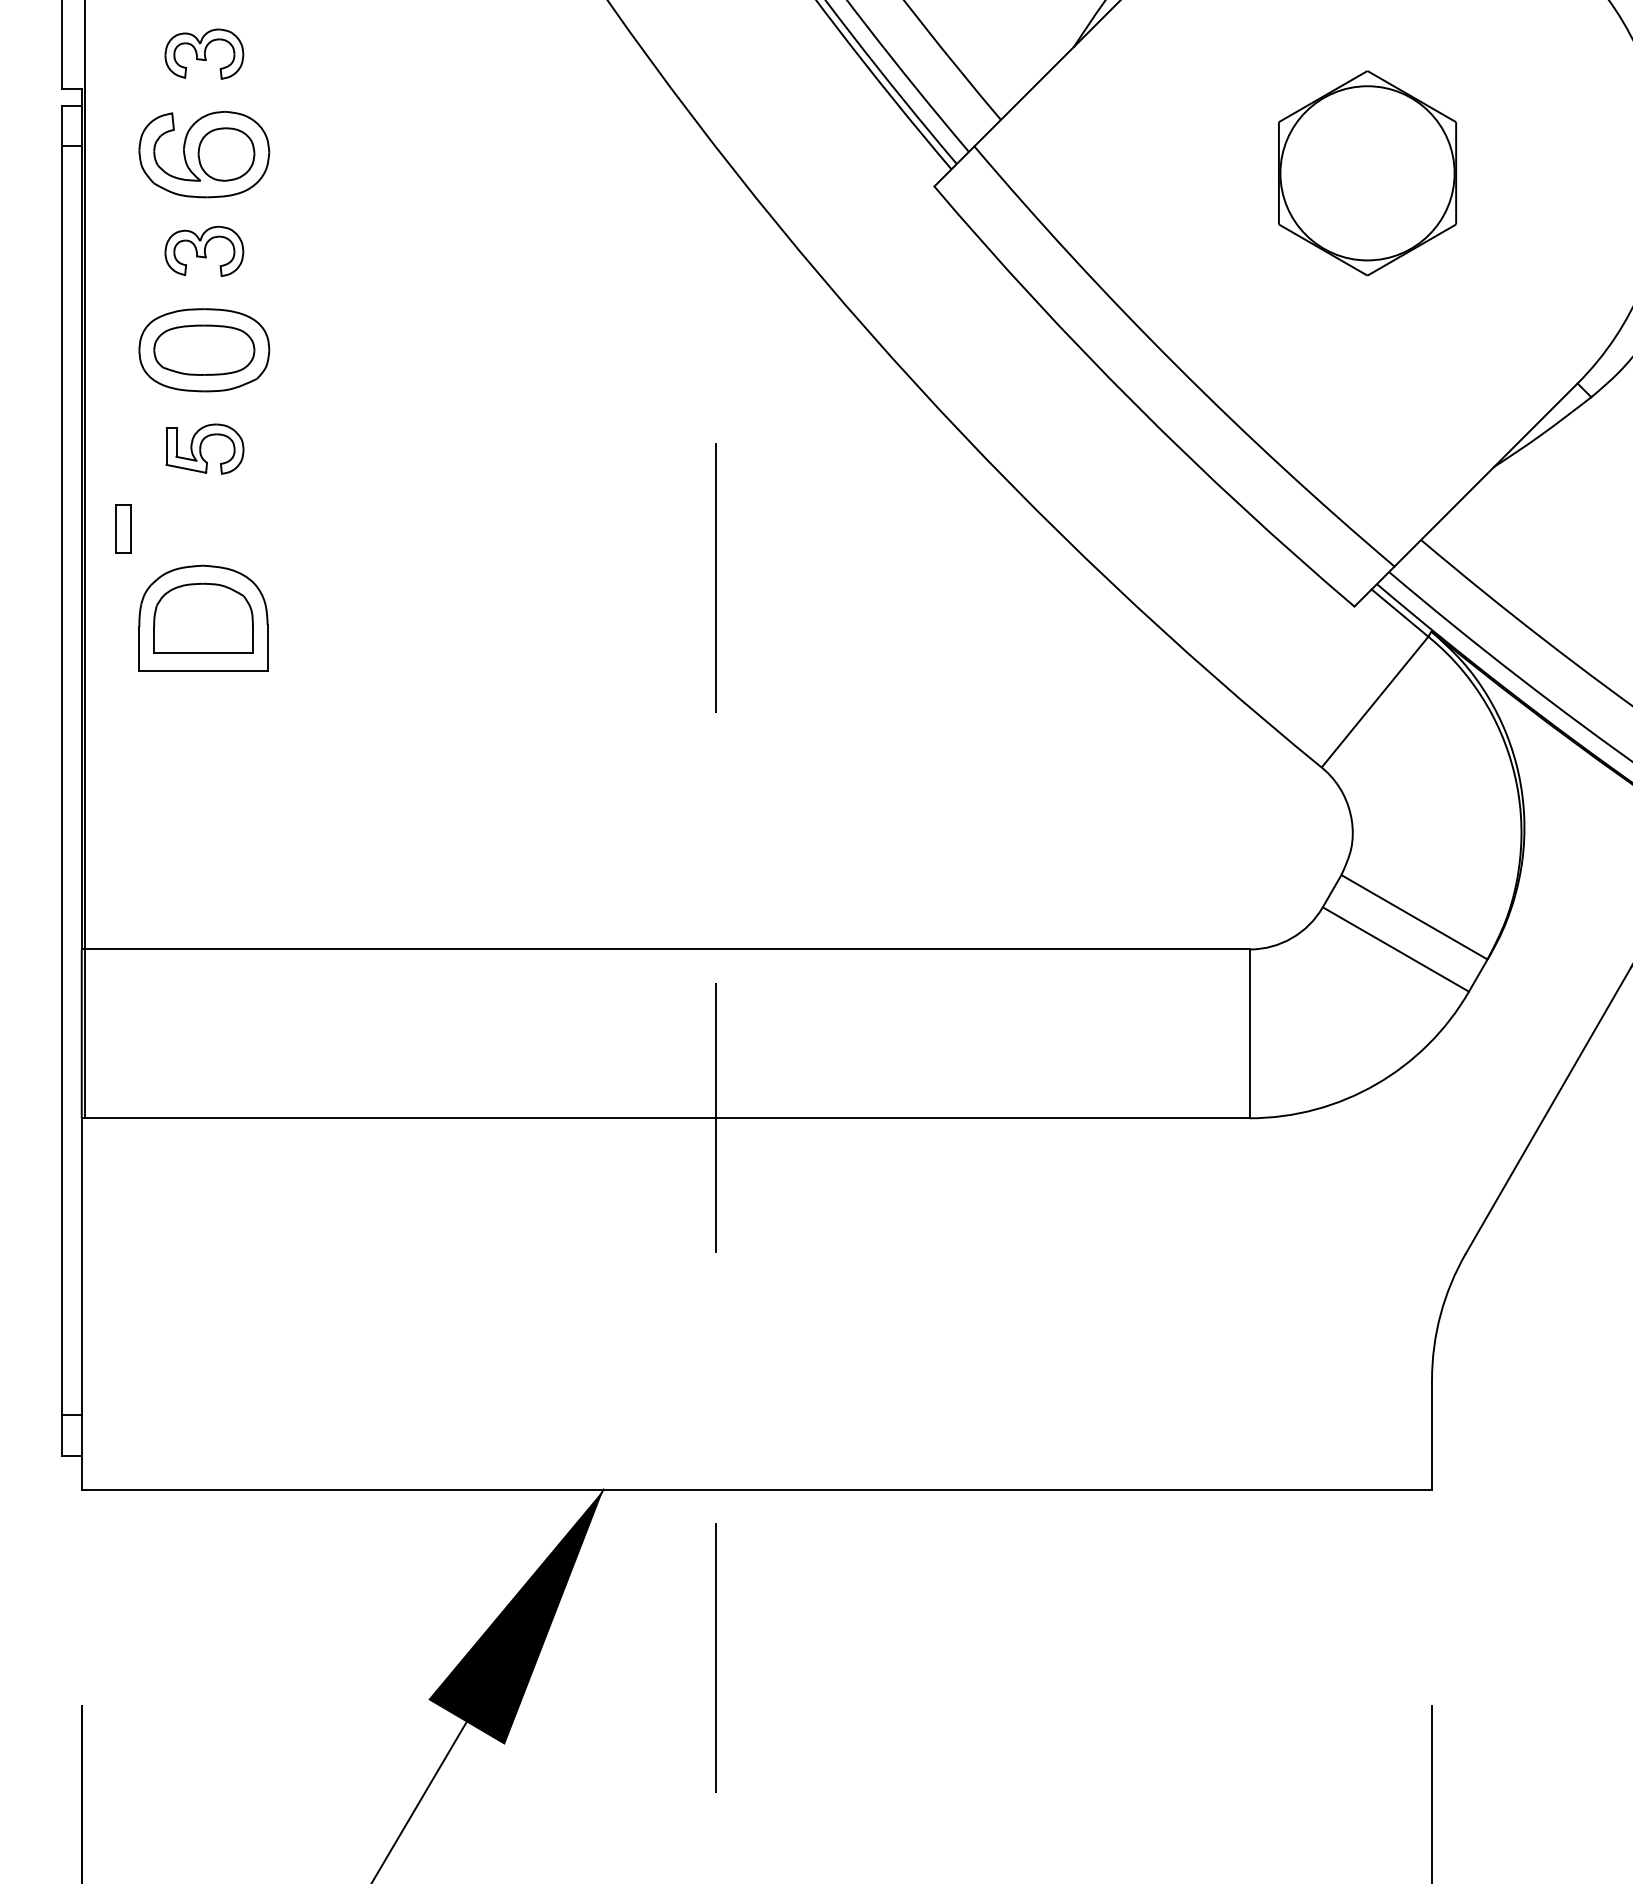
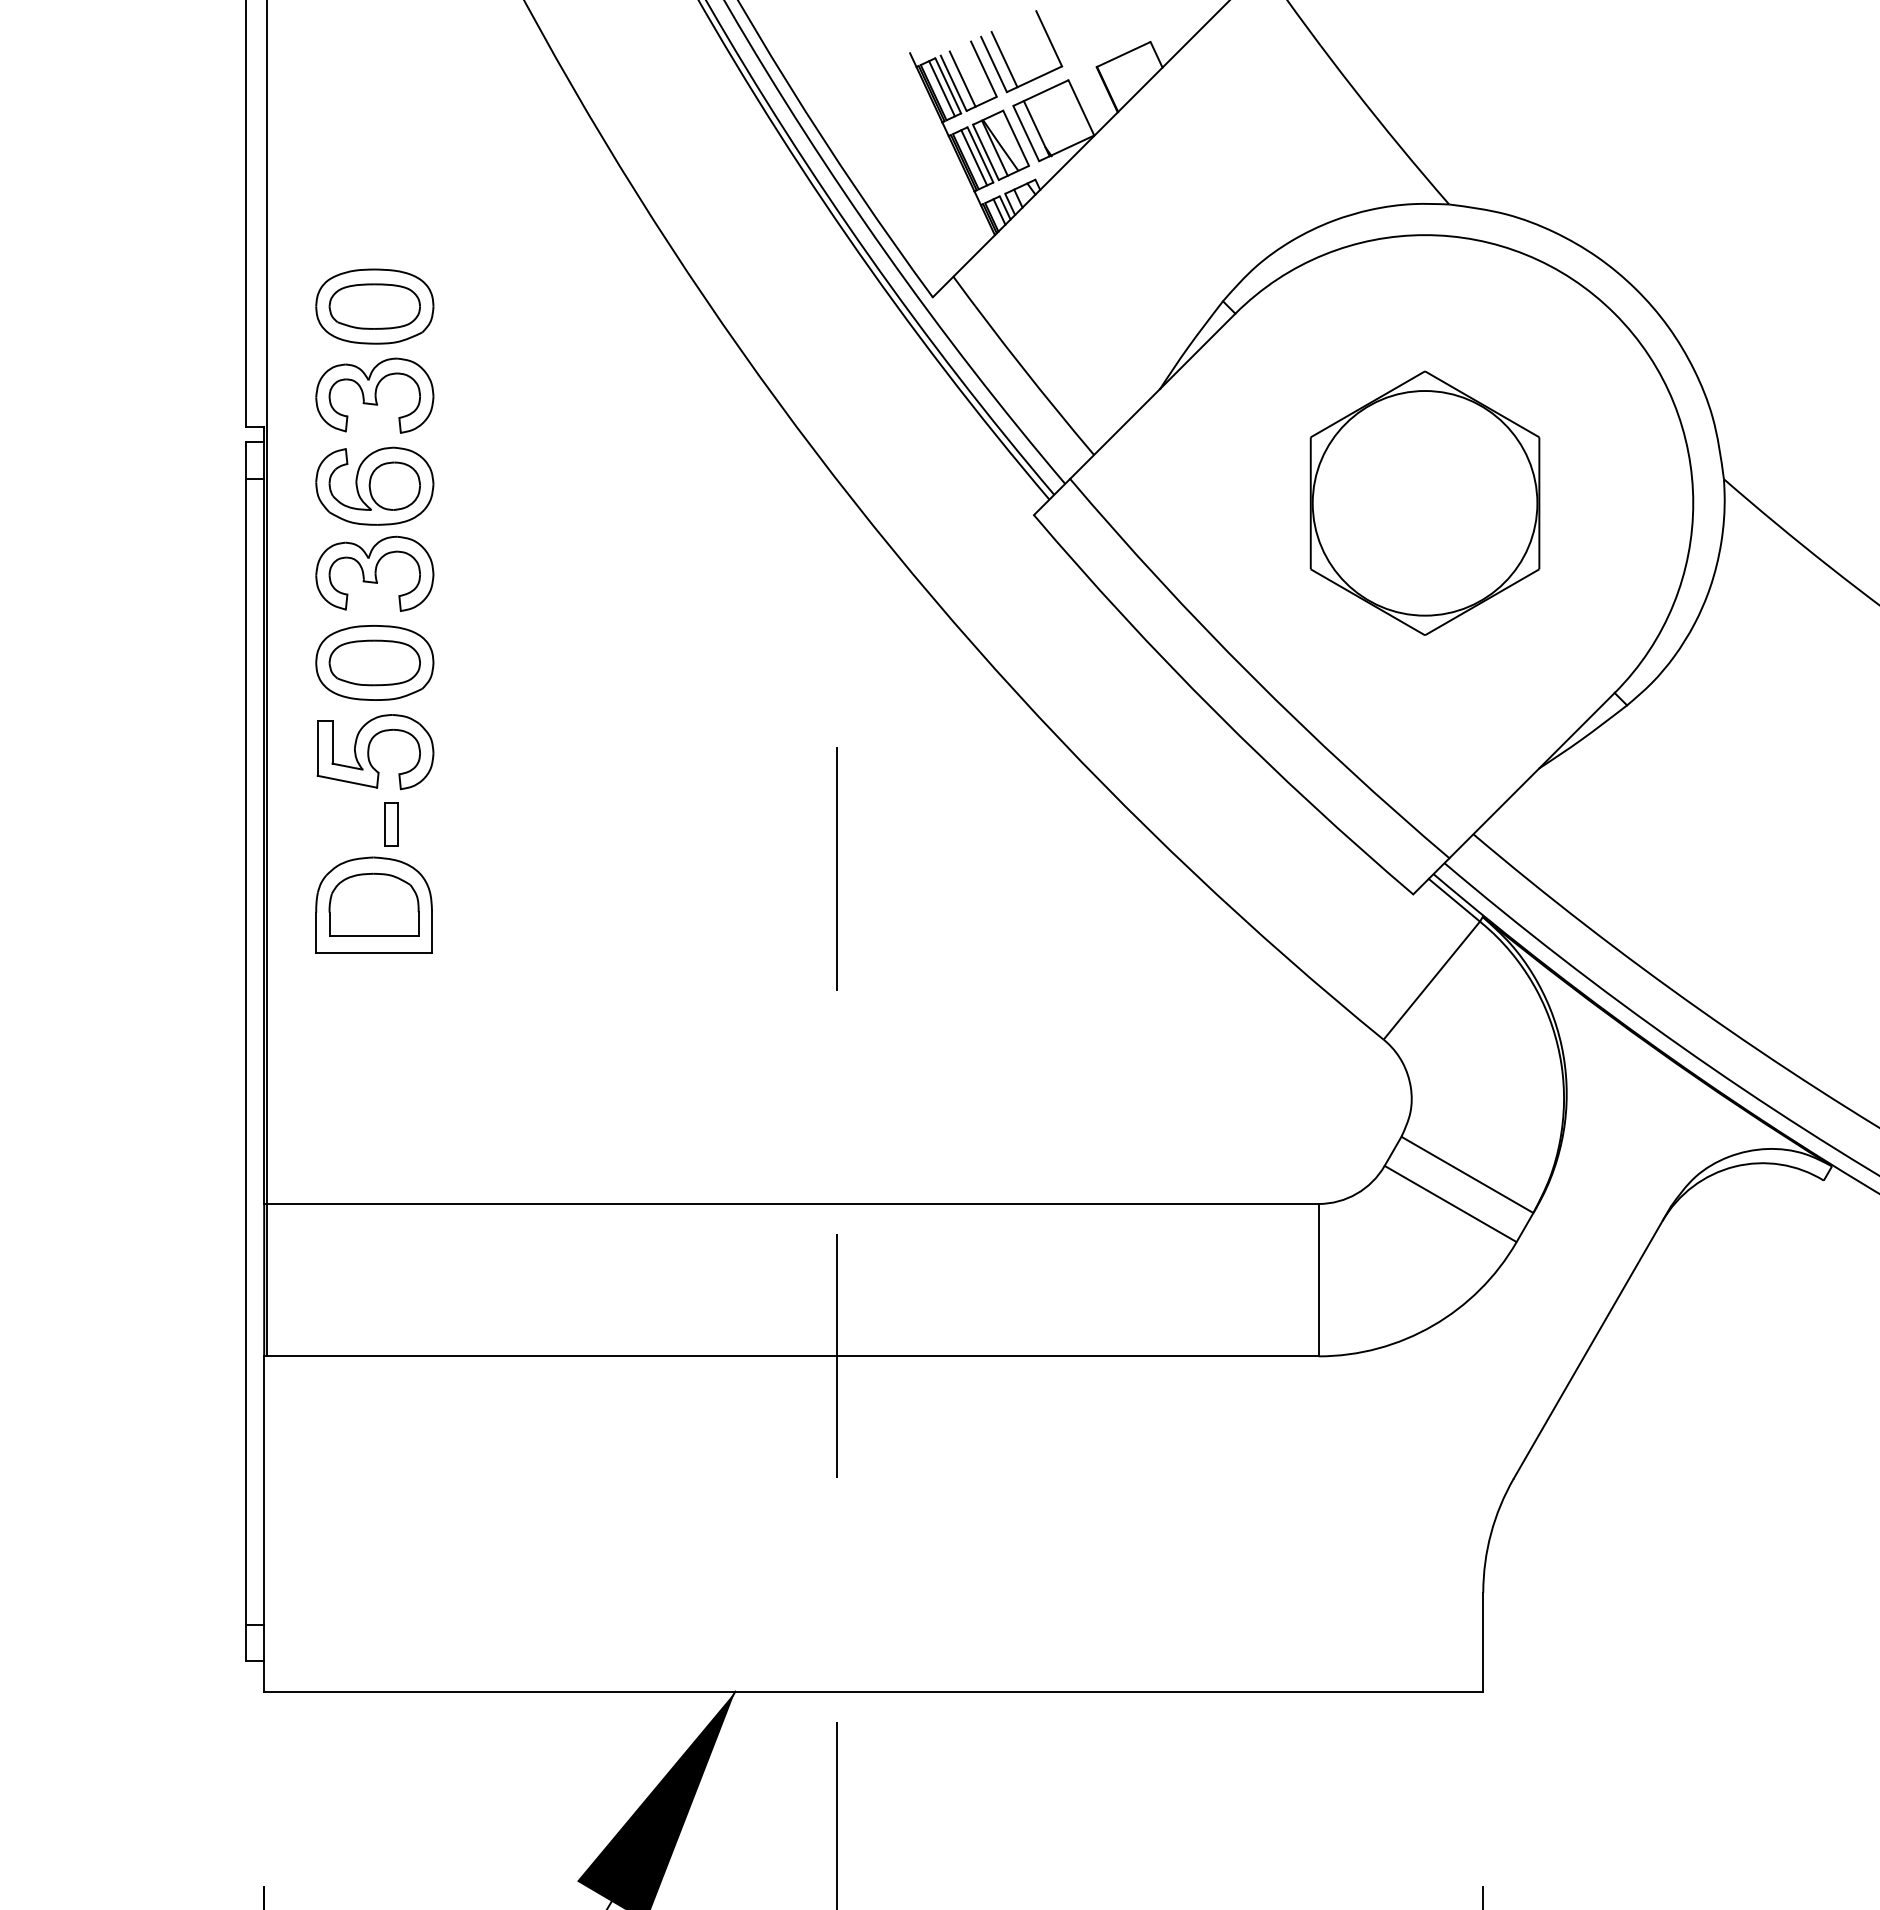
part: (203, 54) -> (374, 395), size x1.67
part: (1366, 172) -> (1424, 502), size x1.43
part: (203, 251) -> (374, 573), size x1.67
part: (205, 449) -> (375, 752), size x1.67
part: (124, 529) -> (391, 824), moved

